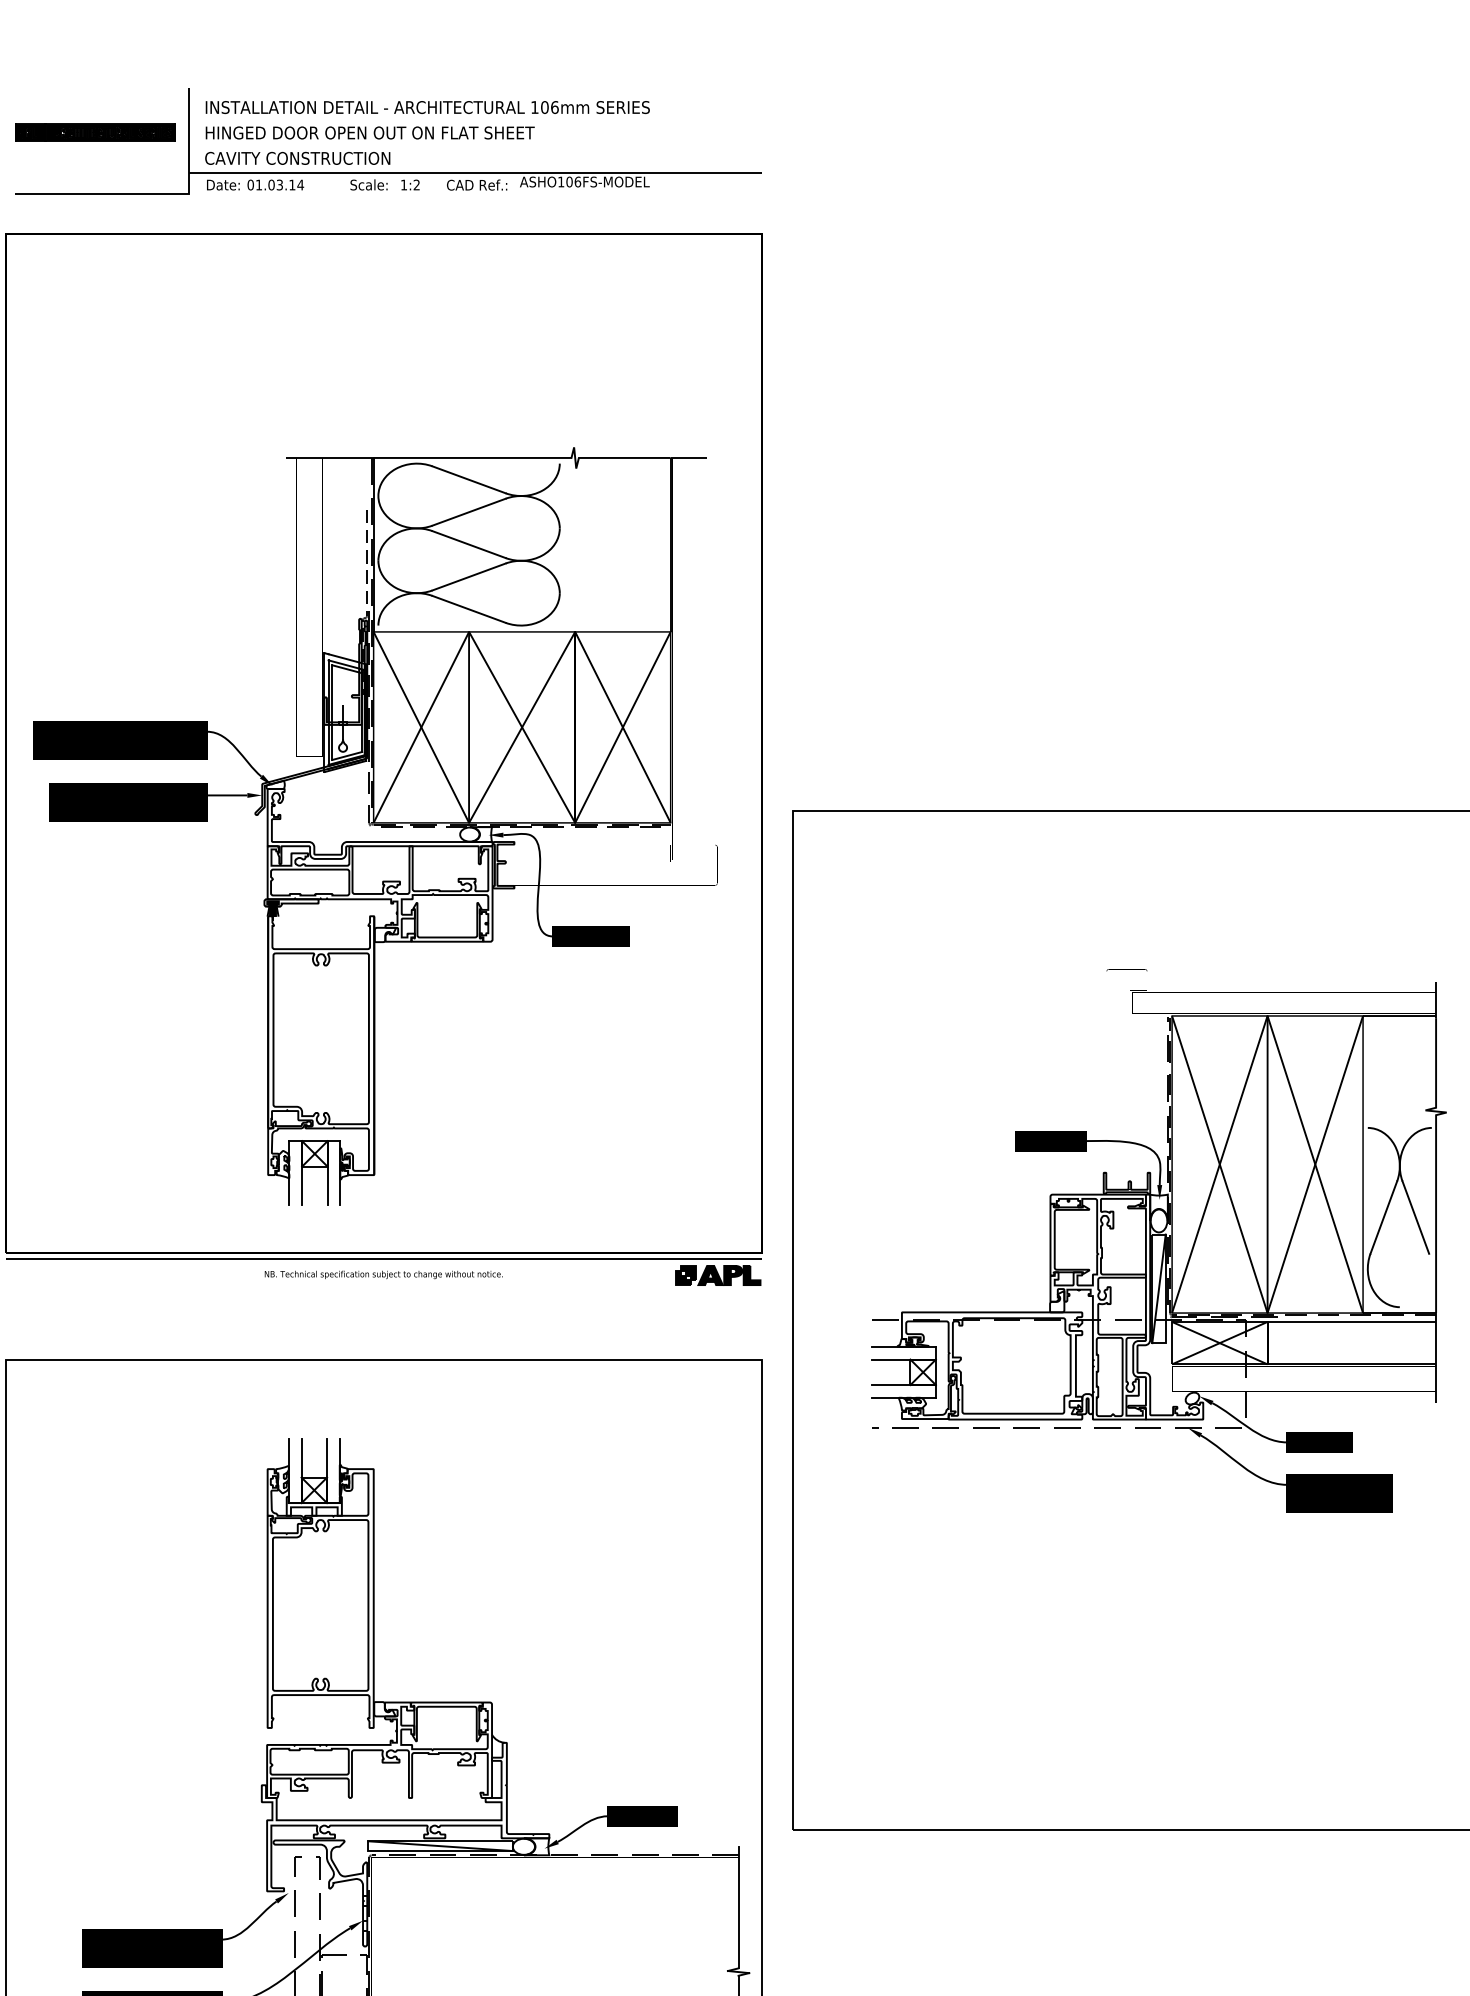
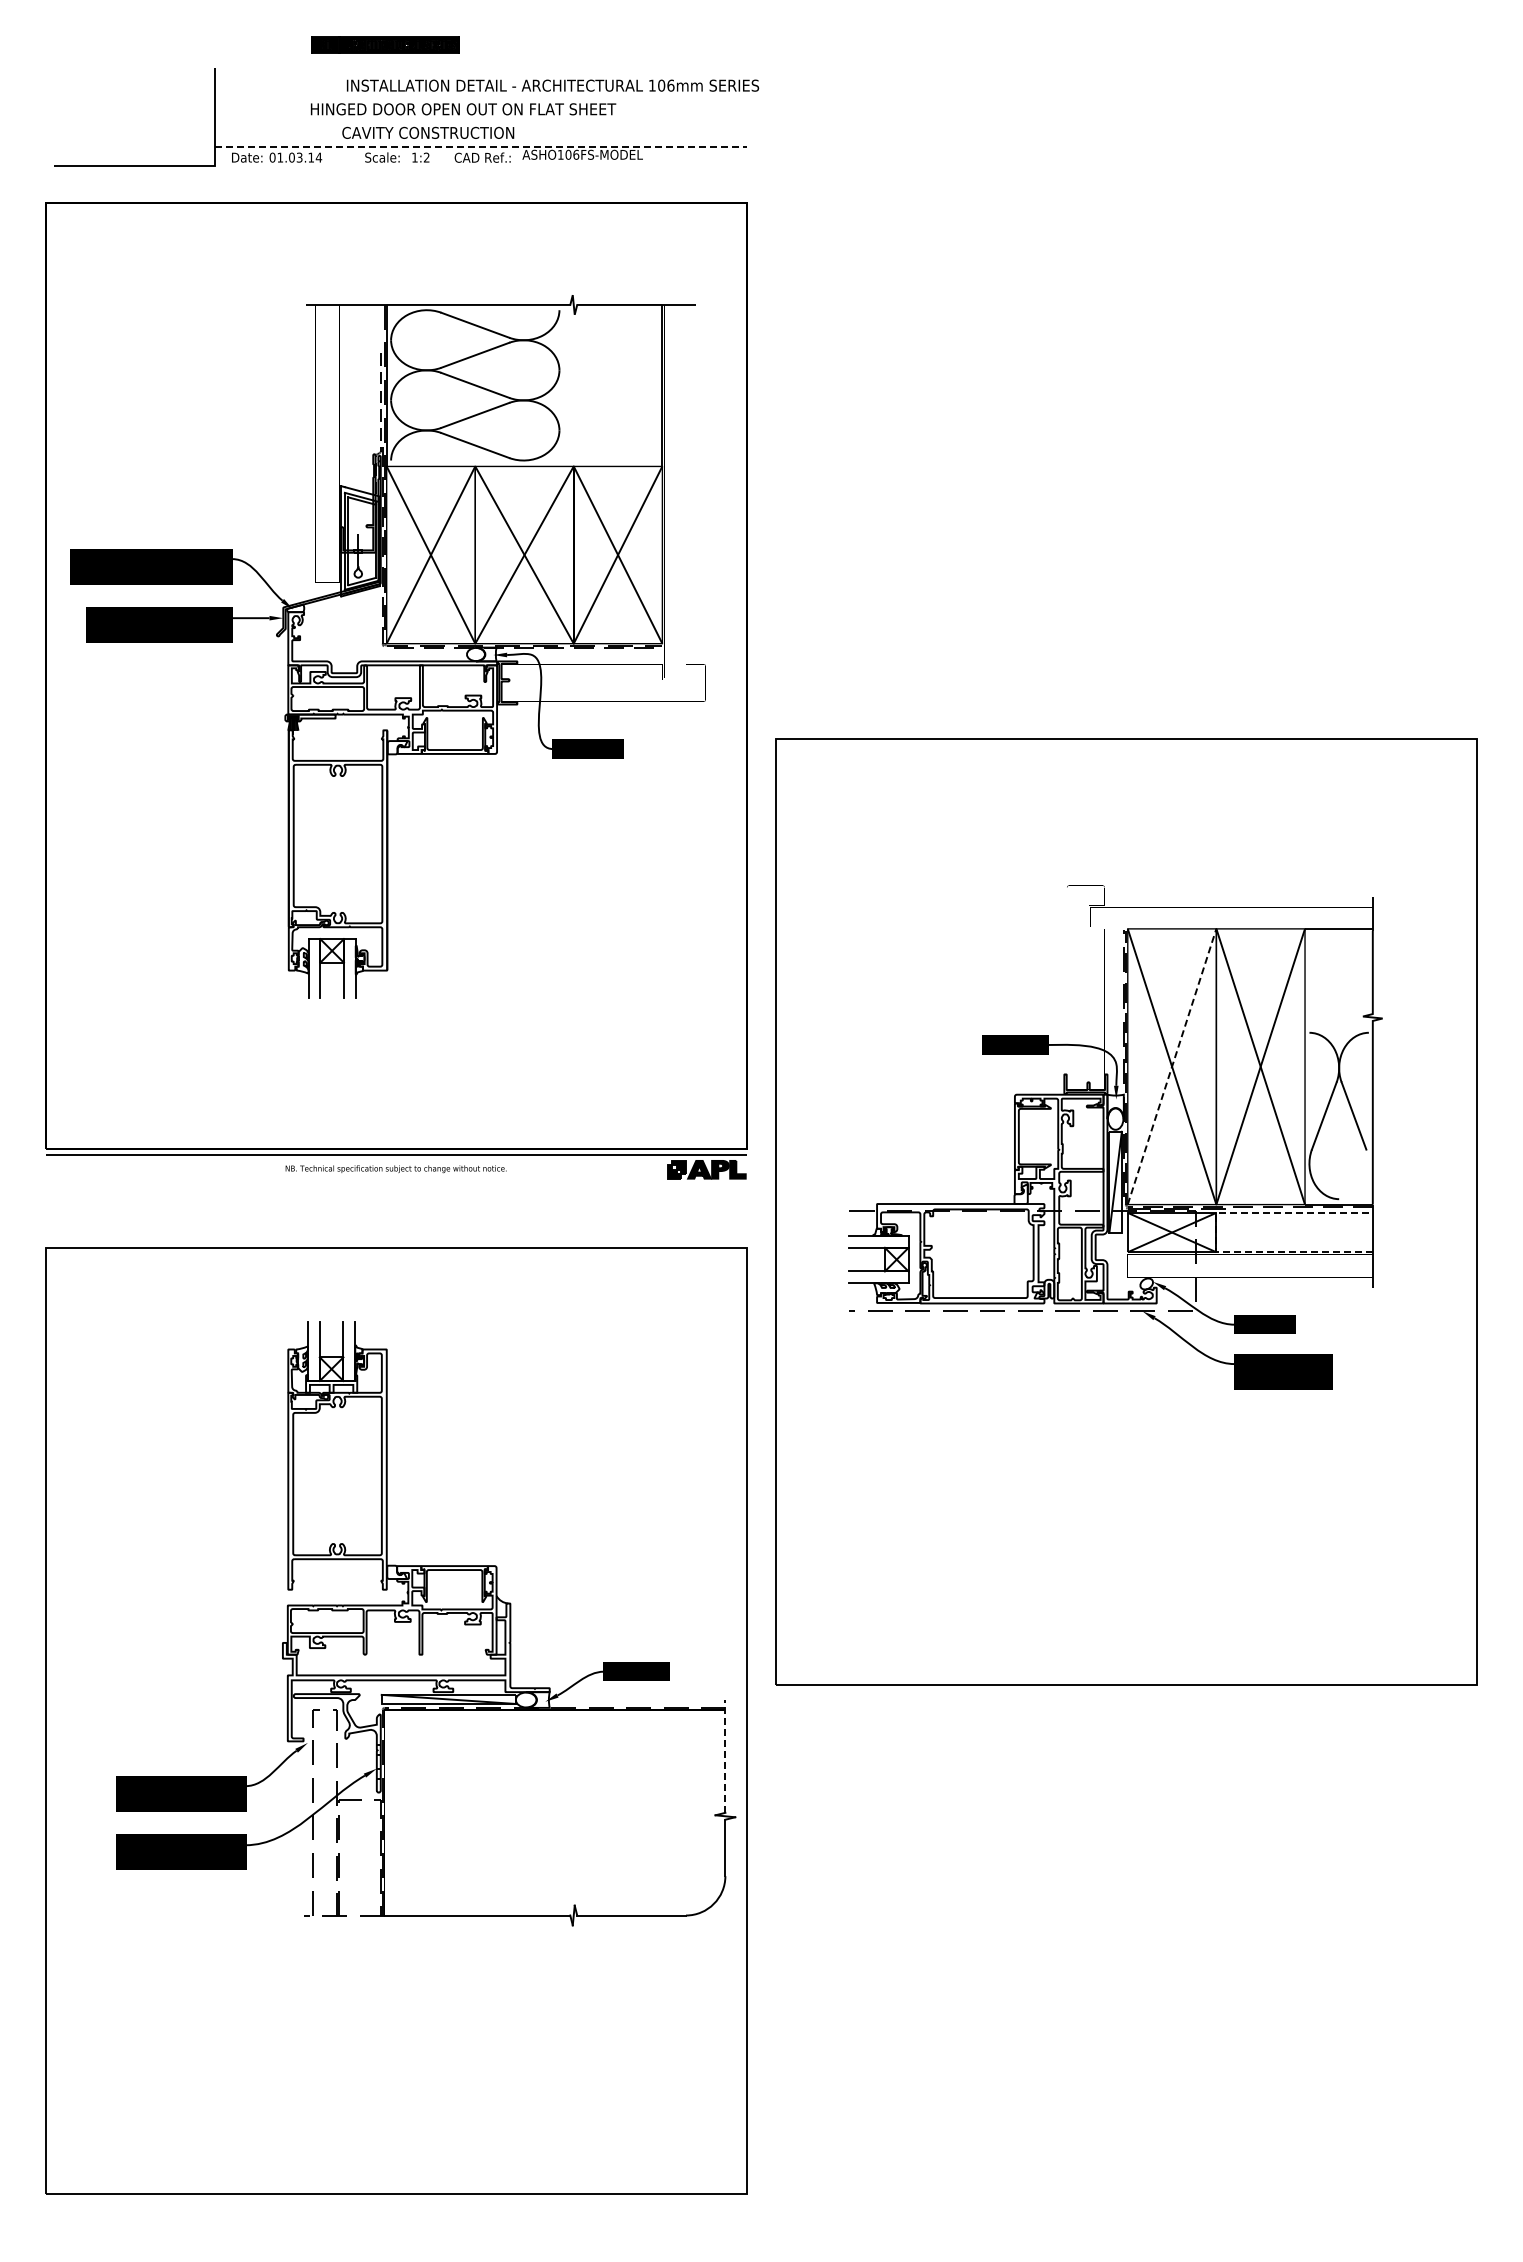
text: (428, 107) -> (553, 85), moved
part: (95, 132) -> (385, 44), moved
text: (370, 133) -> (463, 109), moved
text: (298, 157) -> (428, 132), moved
line: (474, 173) -> (480, 146), solid -> dashed
part: (374, 825) -> (387, 646), moved
line: (1220, 1164) -> (1172, 1066), solid -> dashed
line: (1267, 1343) -> (1216, 1232), solid -> dashed
line: (738, 1906) -> (725, 1755), solid -> dashed

